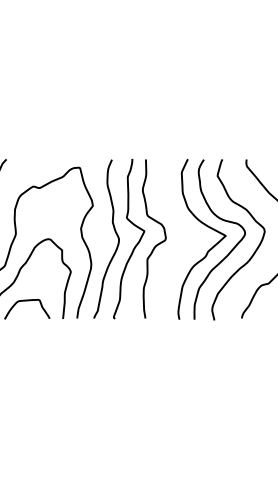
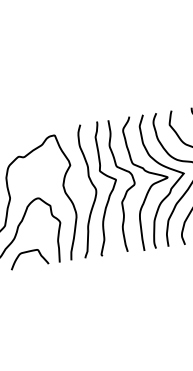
curve: (186, 242) -> (152, 183), added

